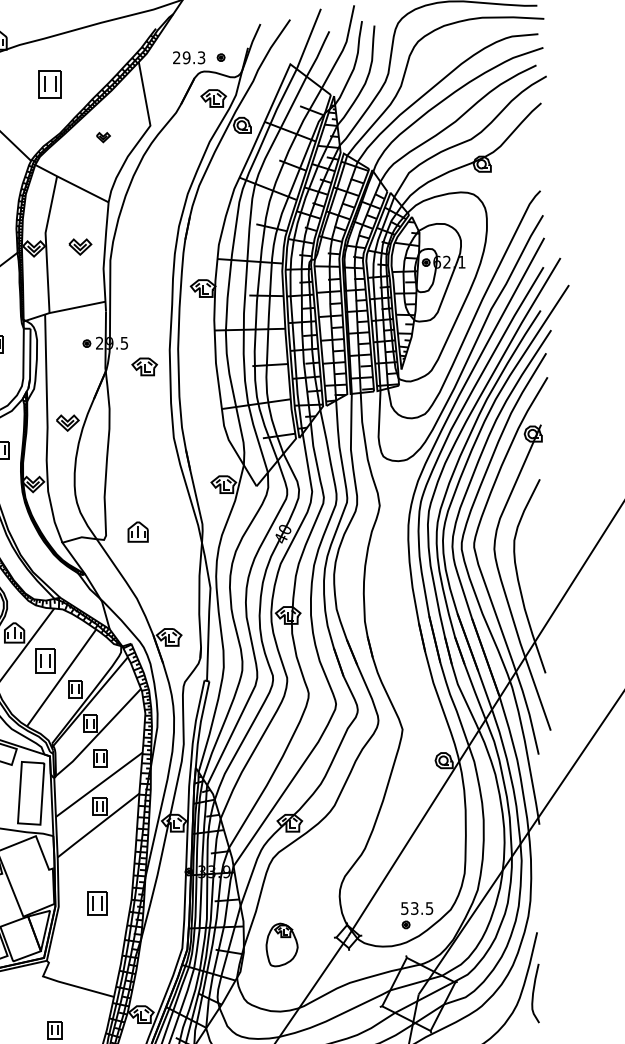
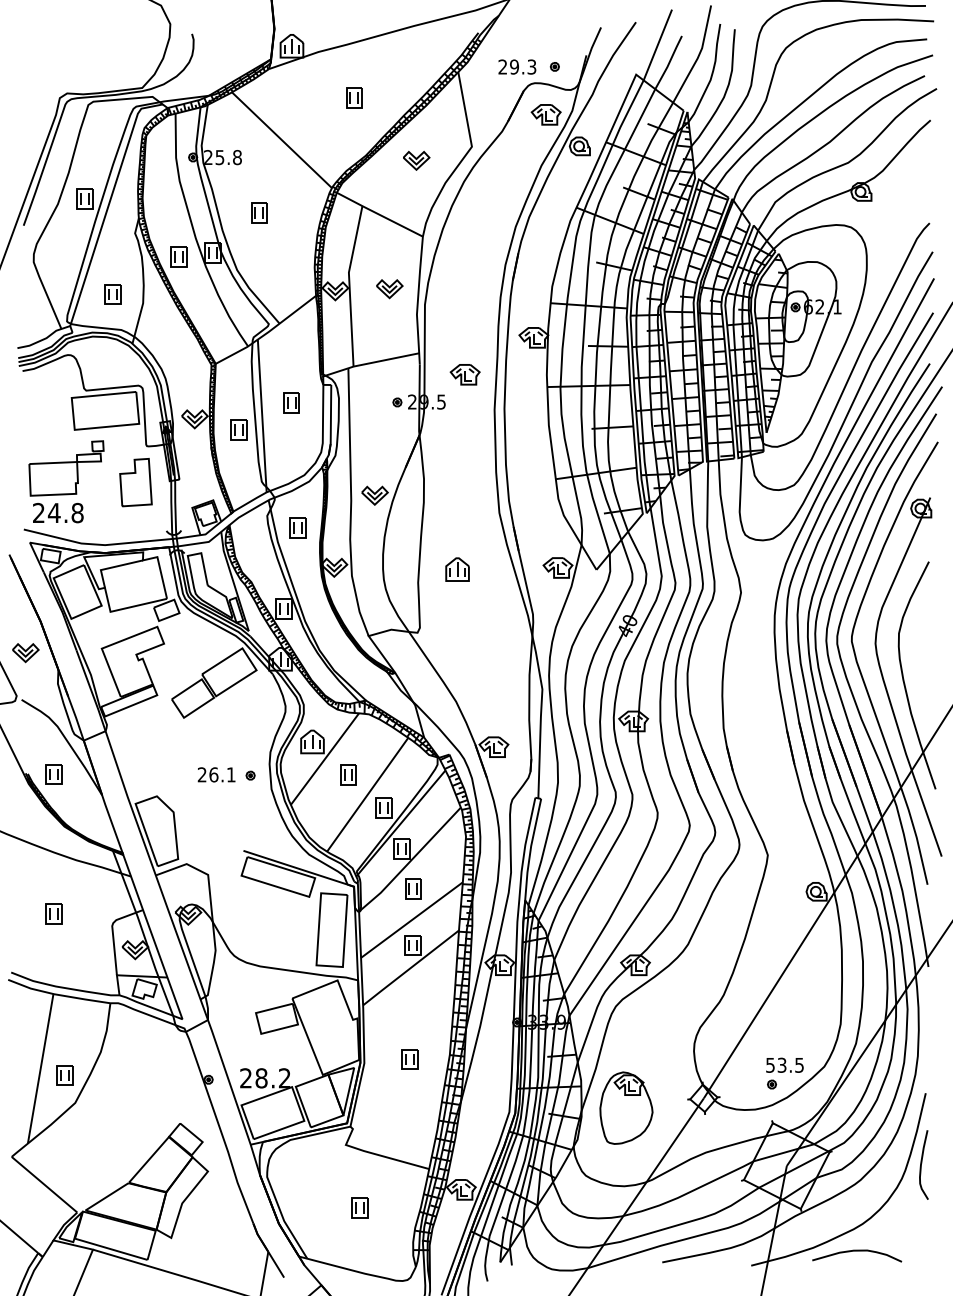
part: (50, 83) -> (354, 97), size x0.62
part: (103, 137) -> (416, 160), size x1.67
part: (144, 366) -> (464, 374), moved
part: (138, 532) -> (457, 569), moved
part: (45, 660) -> (348, 774), size x0.71
part: (97, 903) -> (409, 1059), size x0.71
part: (282, 944) -> (626, 1107), size x1.43

